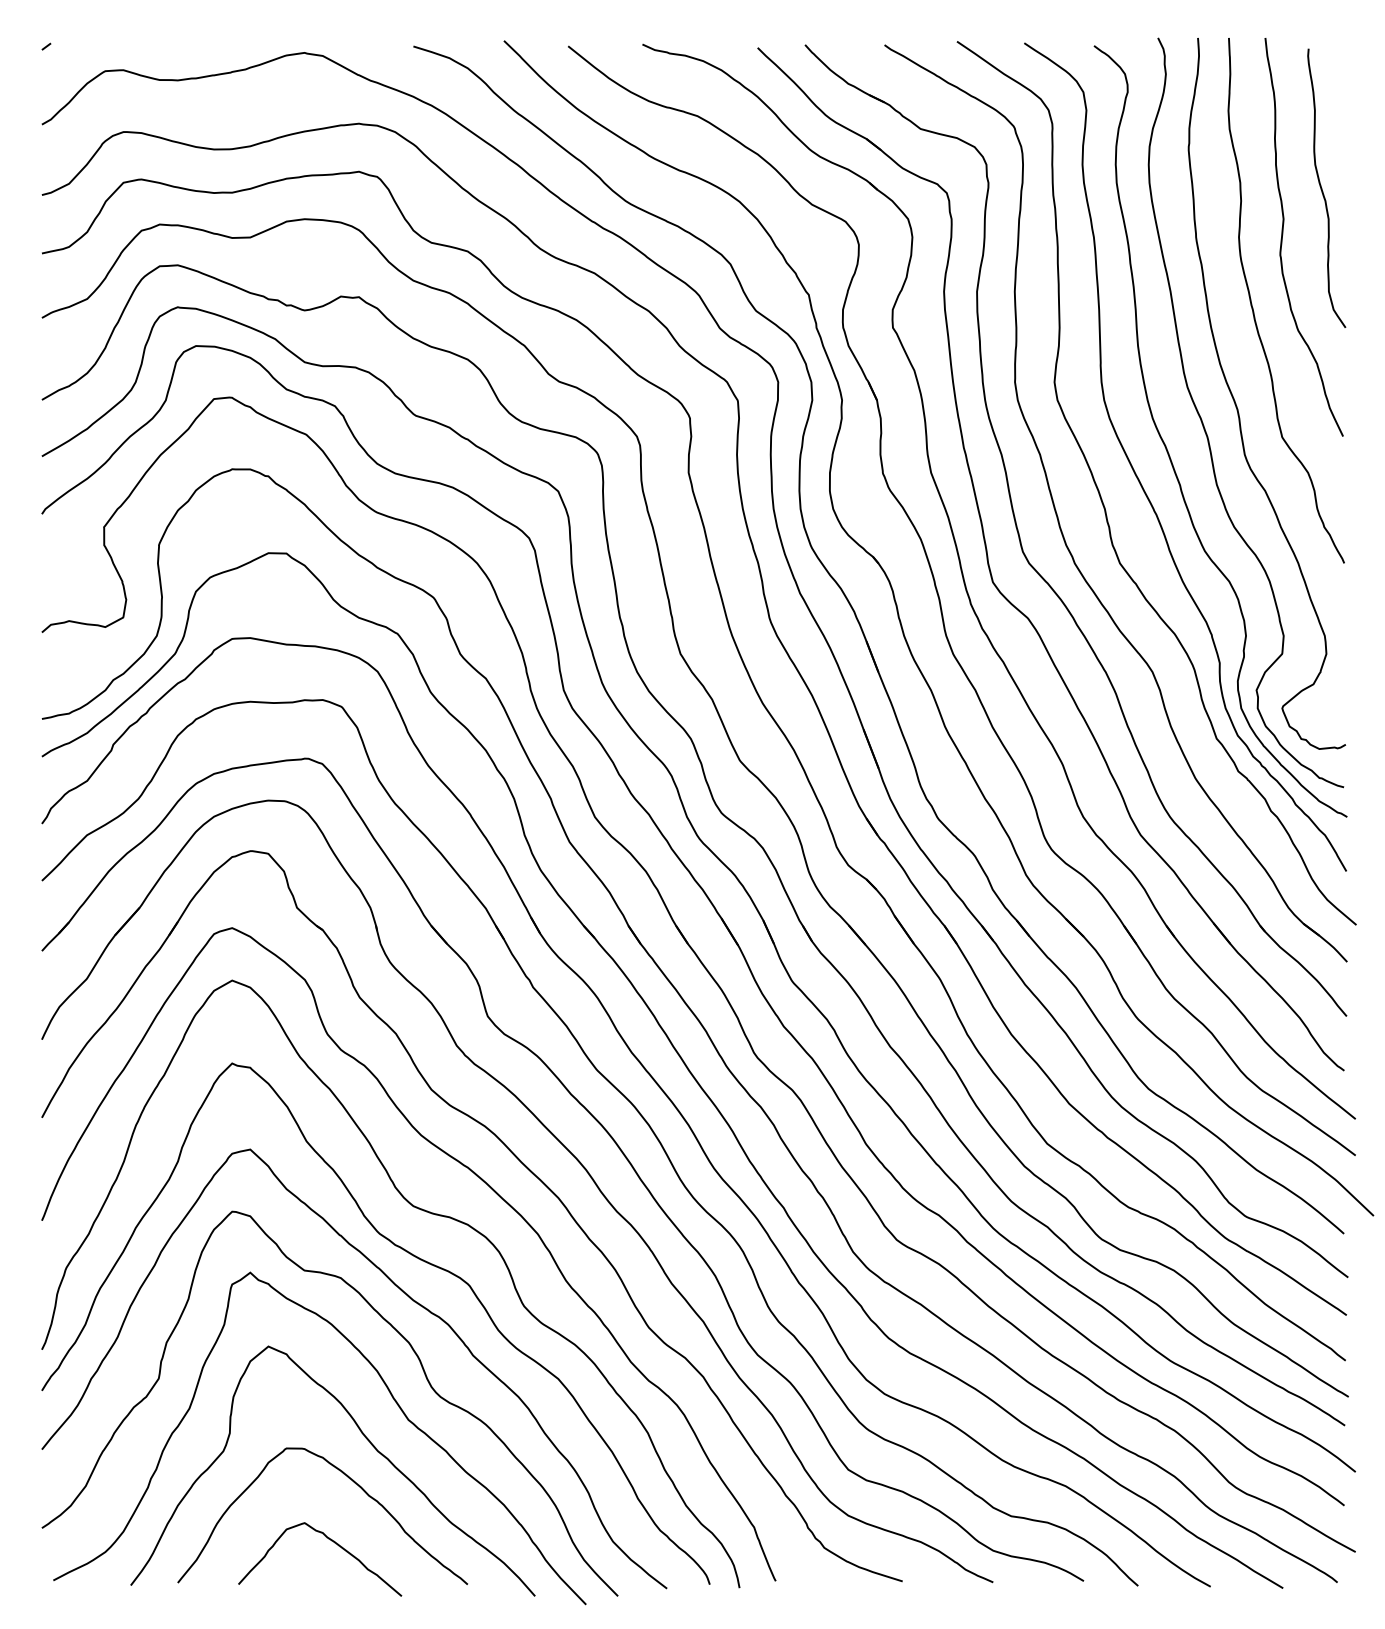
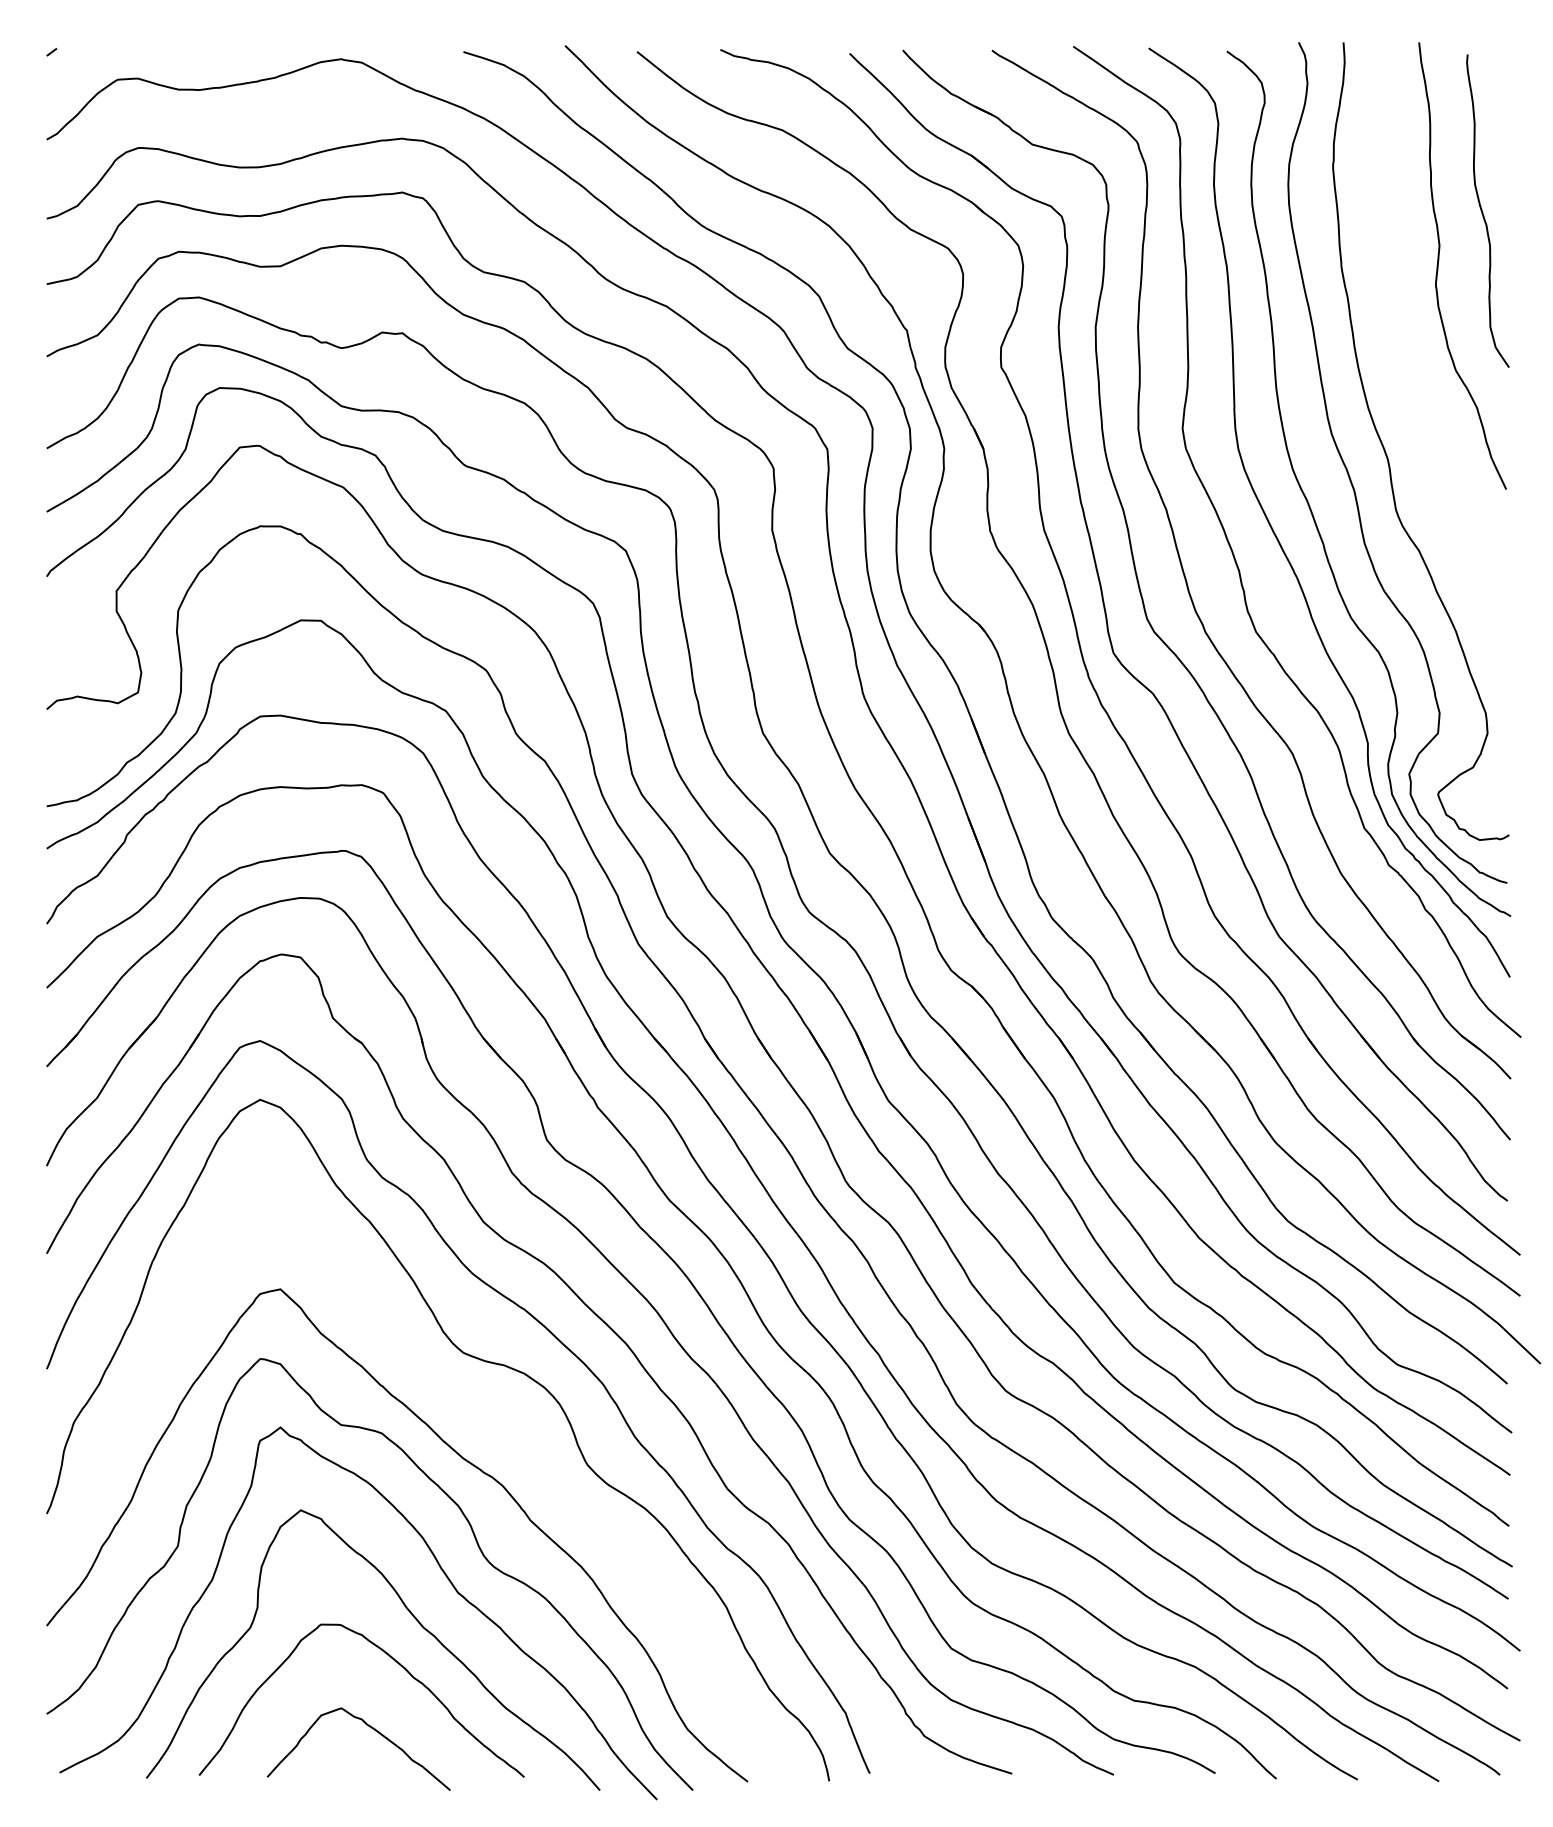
curve: (1253, 307) -> (1405, 344), removed
curve: (413, 1256) -> (463, 1409), removed

